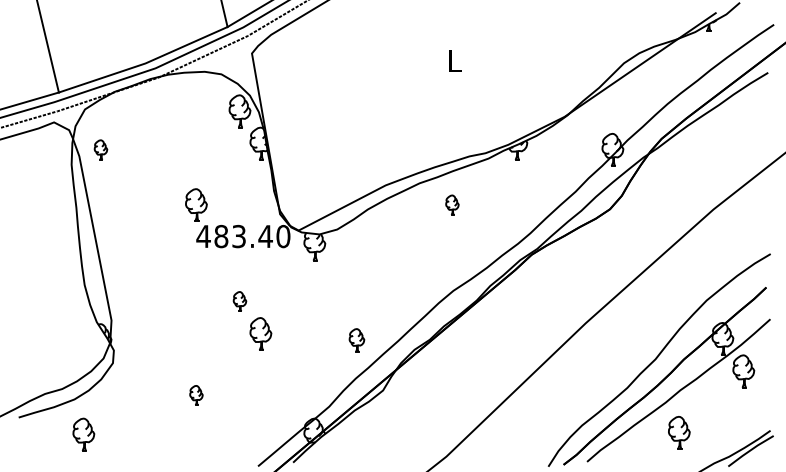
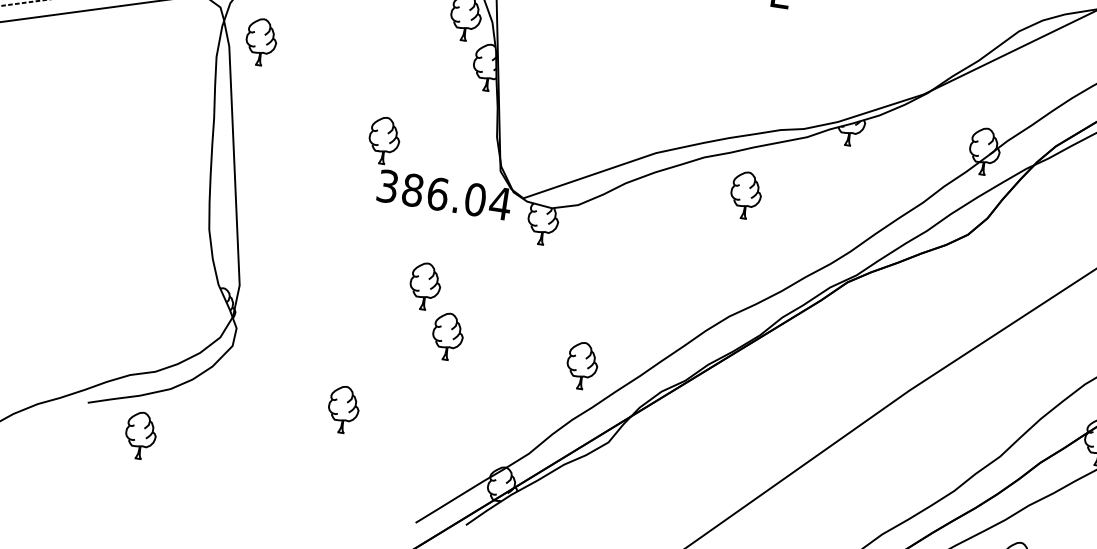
part: (100, 149) -> (260, 41), size x1.67
part: (452, 204) -> (746, 194), size x1.67
text: (243, 236) -> (444, 194), 483.40 -> 386.04
part: (239, 301) -> (424, 285), size x1.67
part: (356, 340) -> (581, 366), size x1.43
part: (196, 395) -> (343, 409), size x1.67
part: (83, 434) -> (140, 435), moved

